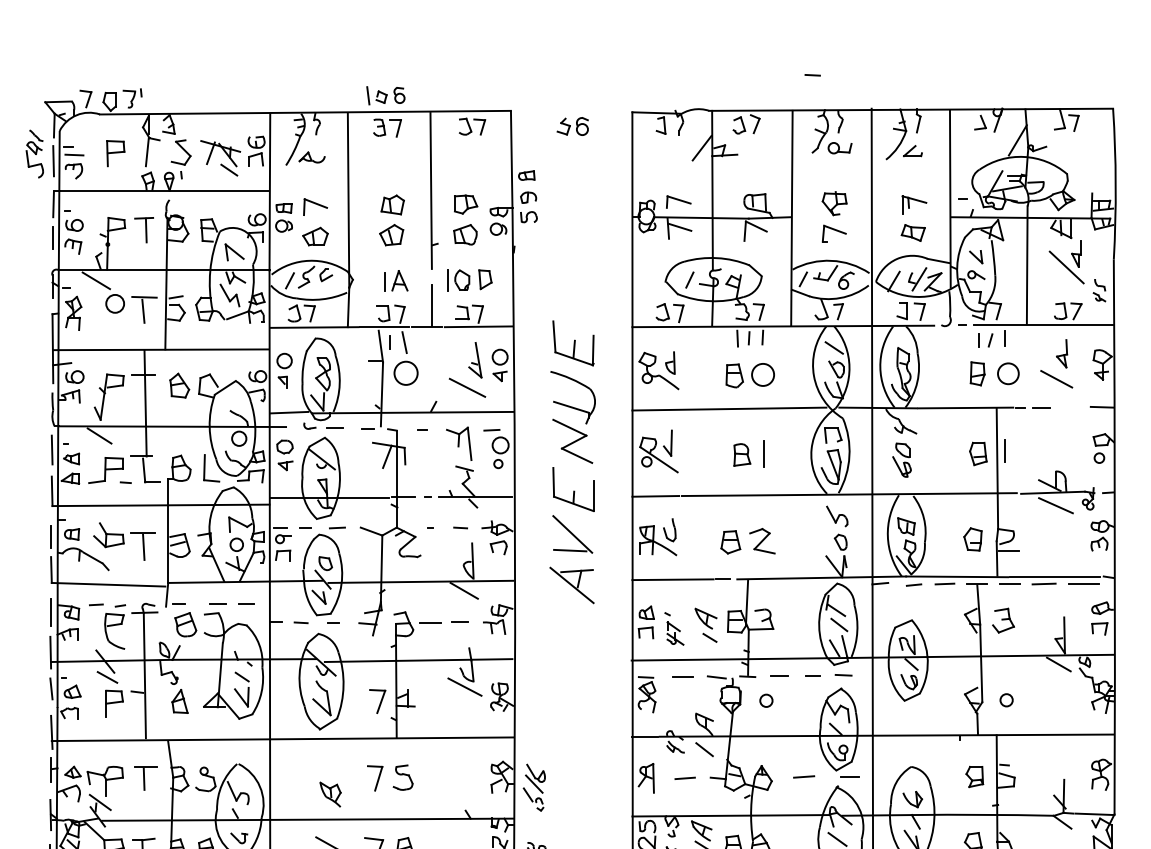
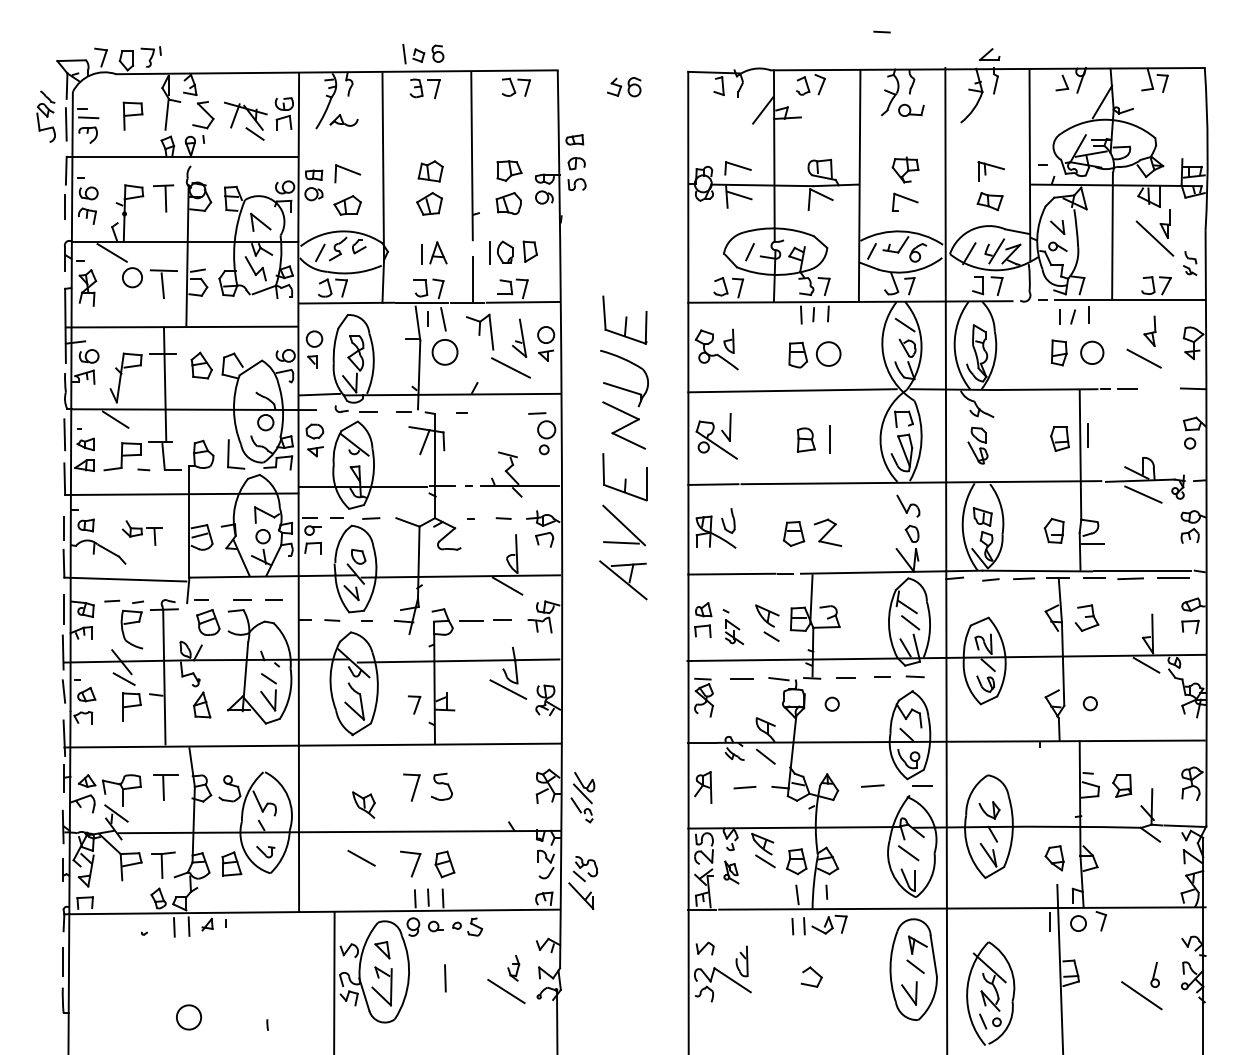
part: (912, 151) -> (989, 54), moved
part: (459, 443) -> (480, 331), moved
part: (124, 540) -> (142, 532), size x0.6
part: (377, 701) -> (414, 704), size x0.7
part: (975, 776) -> (1122, 785), moved

